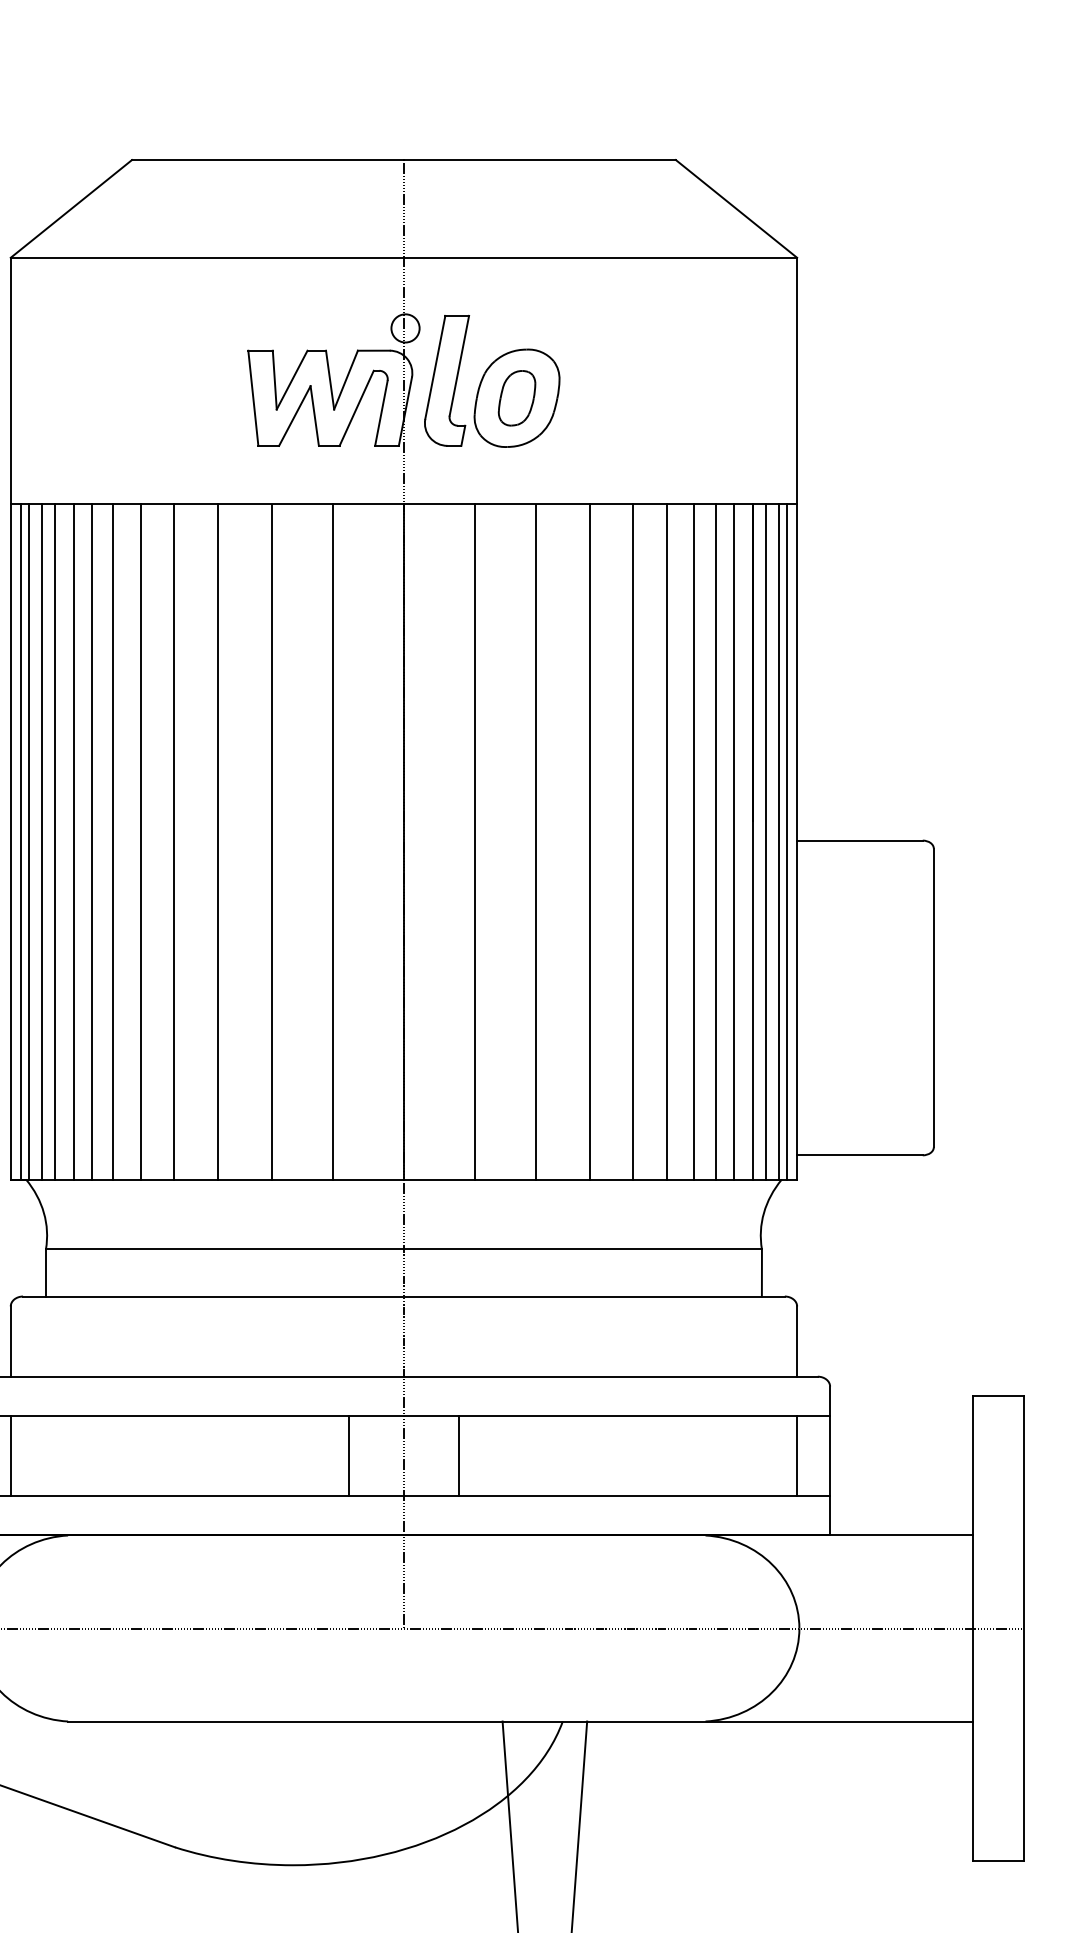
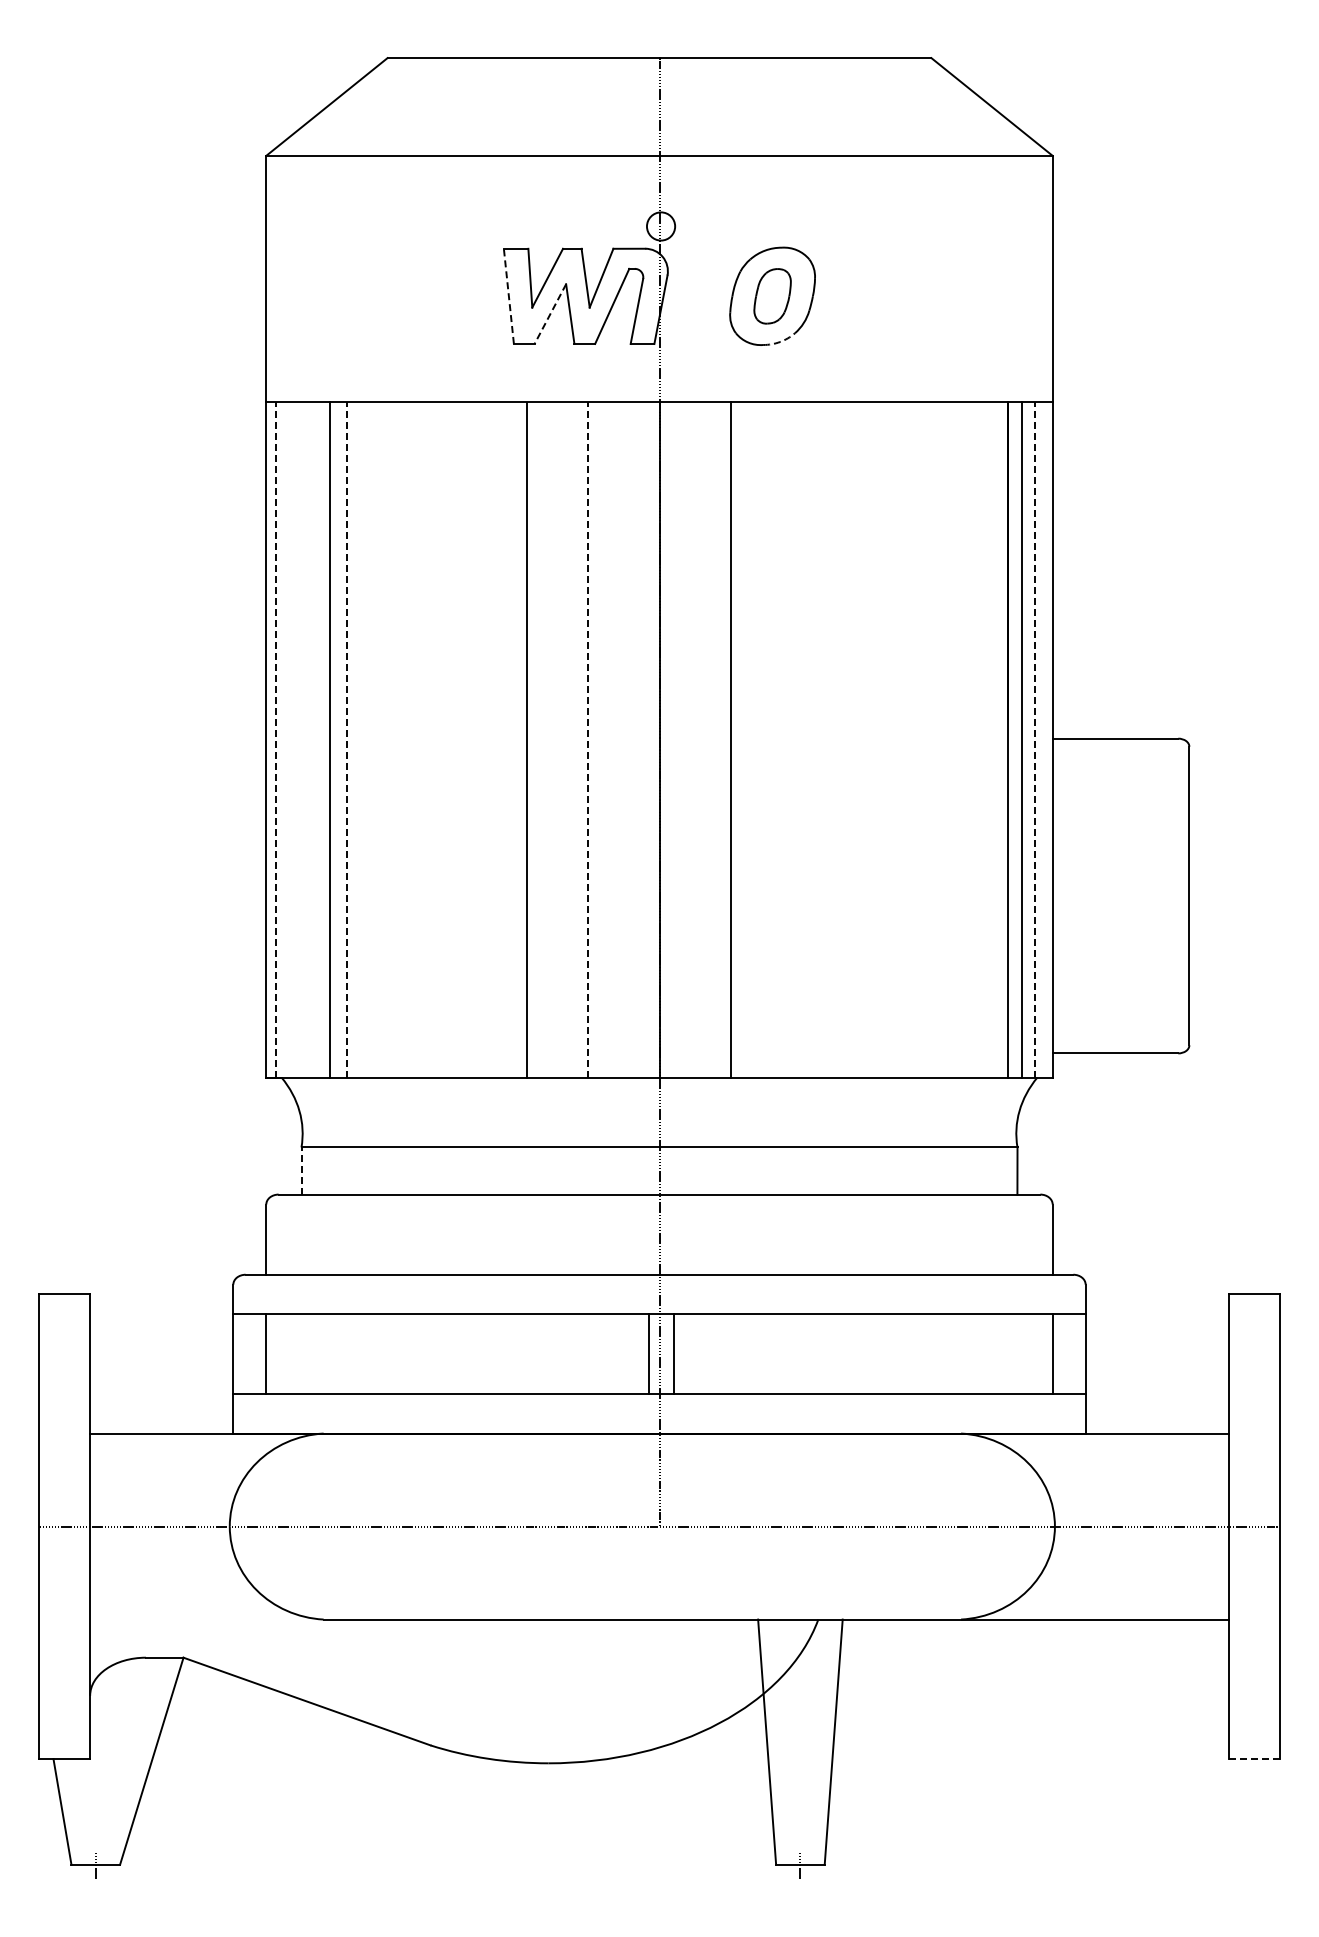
part: (446, 380) -> (702, 278), removed
line: (252, 398) -> (508, 296), solid -> dashed
line: (294, 416) -> (550, 314), solid -> dashed
arc: (524, 444) -> (780, 342), solid -> dashed
line: (20, 841) -> (276, 739), solid -> dashed
line: (28, 841) -> (284, 739), removed
line: (41, 841) -> (297, 739), removed
line: (54, 841) -> (310, 739), removed
line: (91, 841) -> (347, 739), solid -> dashed
line: (112, 841) -> (368, 739), removed
line: (140, 841) -> (396, 739), removed
line: (173, 841) -> (429, 739), removed
line: (217, 841) -> (473, 739), removed
line: (332, 841) -> (588, 739), solid -> dashed
line: (535, 841) -> (791, 739), removed
line: (589, 841) -> (845, 739), removed
line: (633, 841) -> (889, 739), removed
line: (666, 841) -> (922, 739), removed
line: (694, 841) -> (950, 739), removed
line: (715, 841) -> (971, 739), removed
line: (733, 841) -> (989, 739), removed
line: (778, 841) -> (1034, 739), solid -> dashed
line: (786, 841) -> (1042, 739), removed
line: (45, 1273) -> (301, 1171), solid -> dashed
line: (348, 1455) -> (649, 1353), moved
line: (458, 1455) -> (673, 1353), moved
line: (998, 1861) -> (1254, 1759), solid -> dashed

